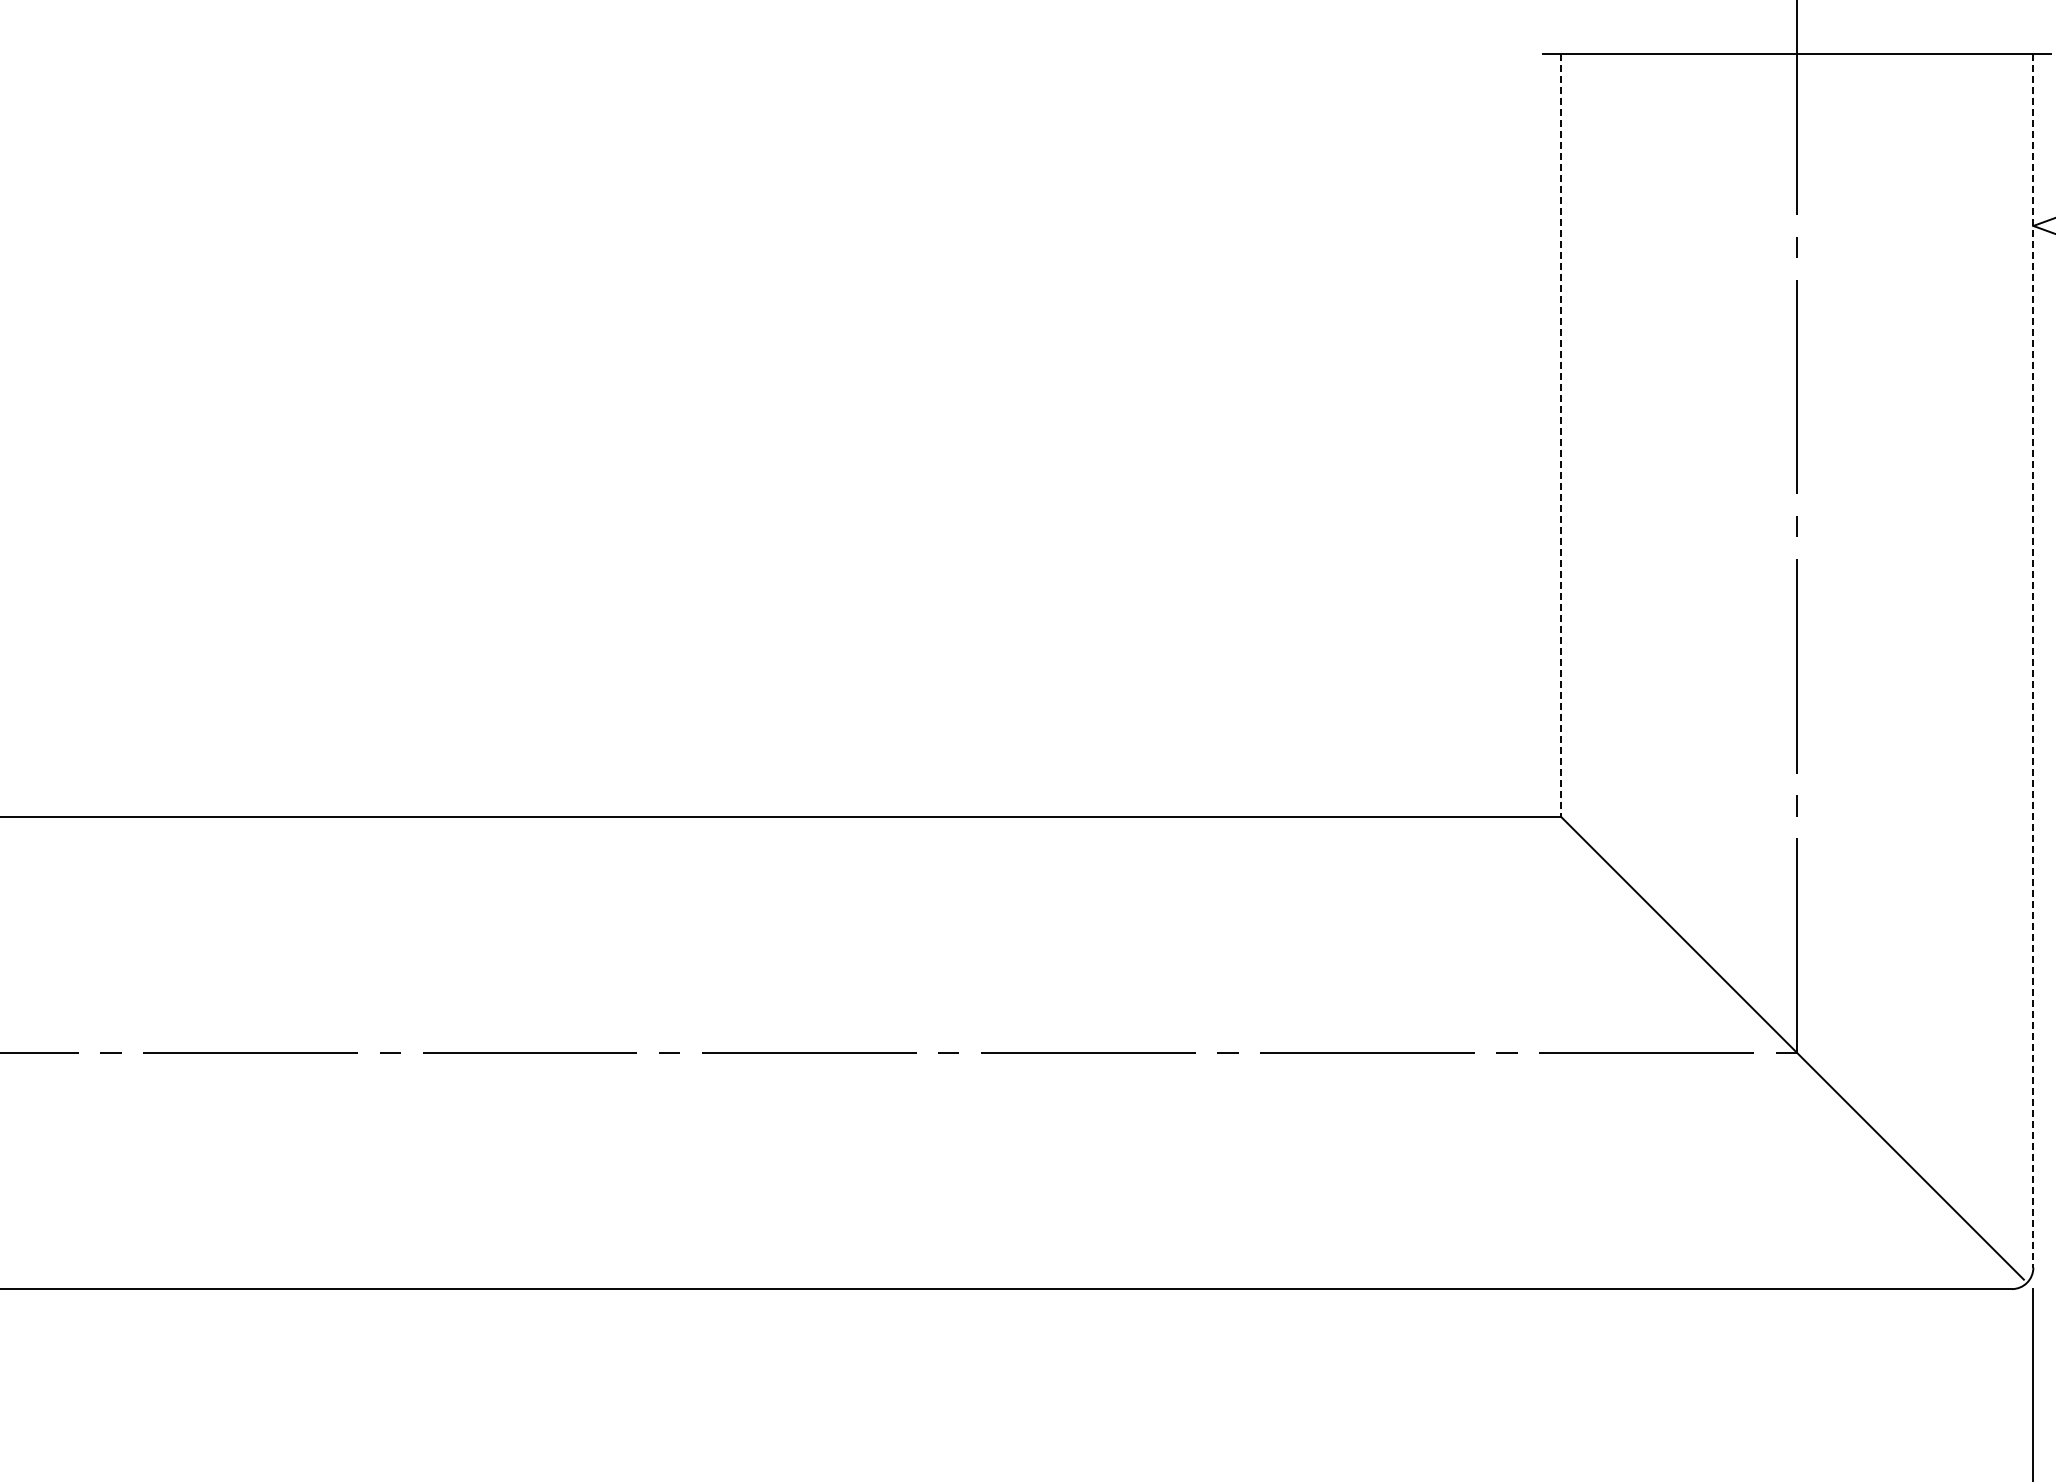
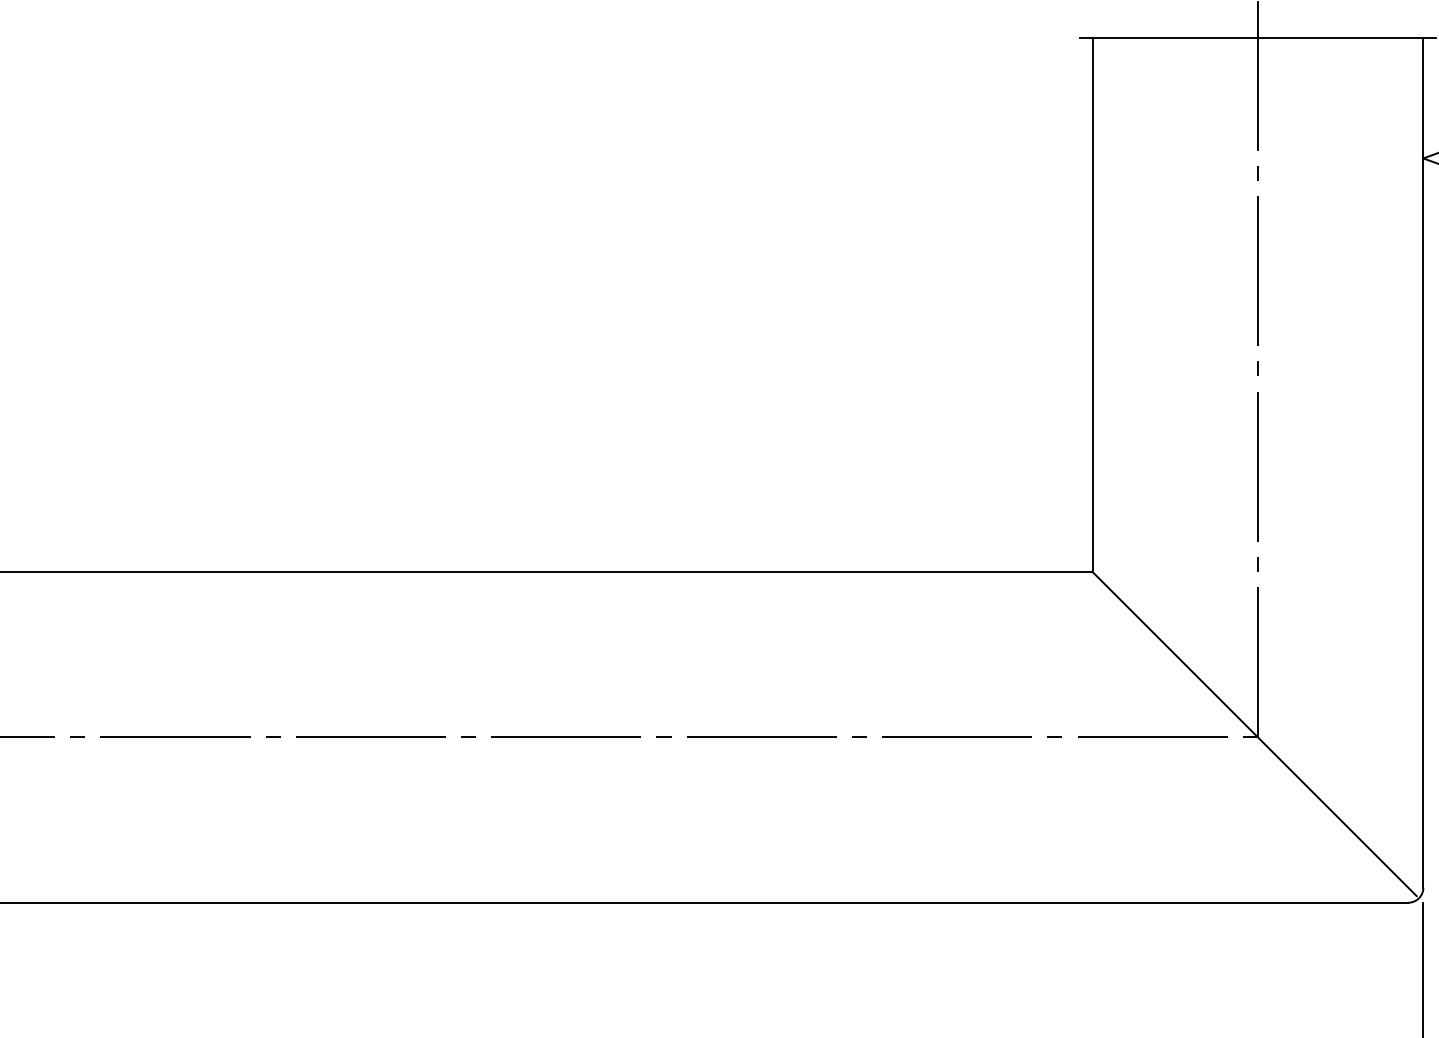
line: (1560, 435) -> (1092, 305), dashed -> solid
line: (2033, 660) -> (1423, 462), dashed -> solid

